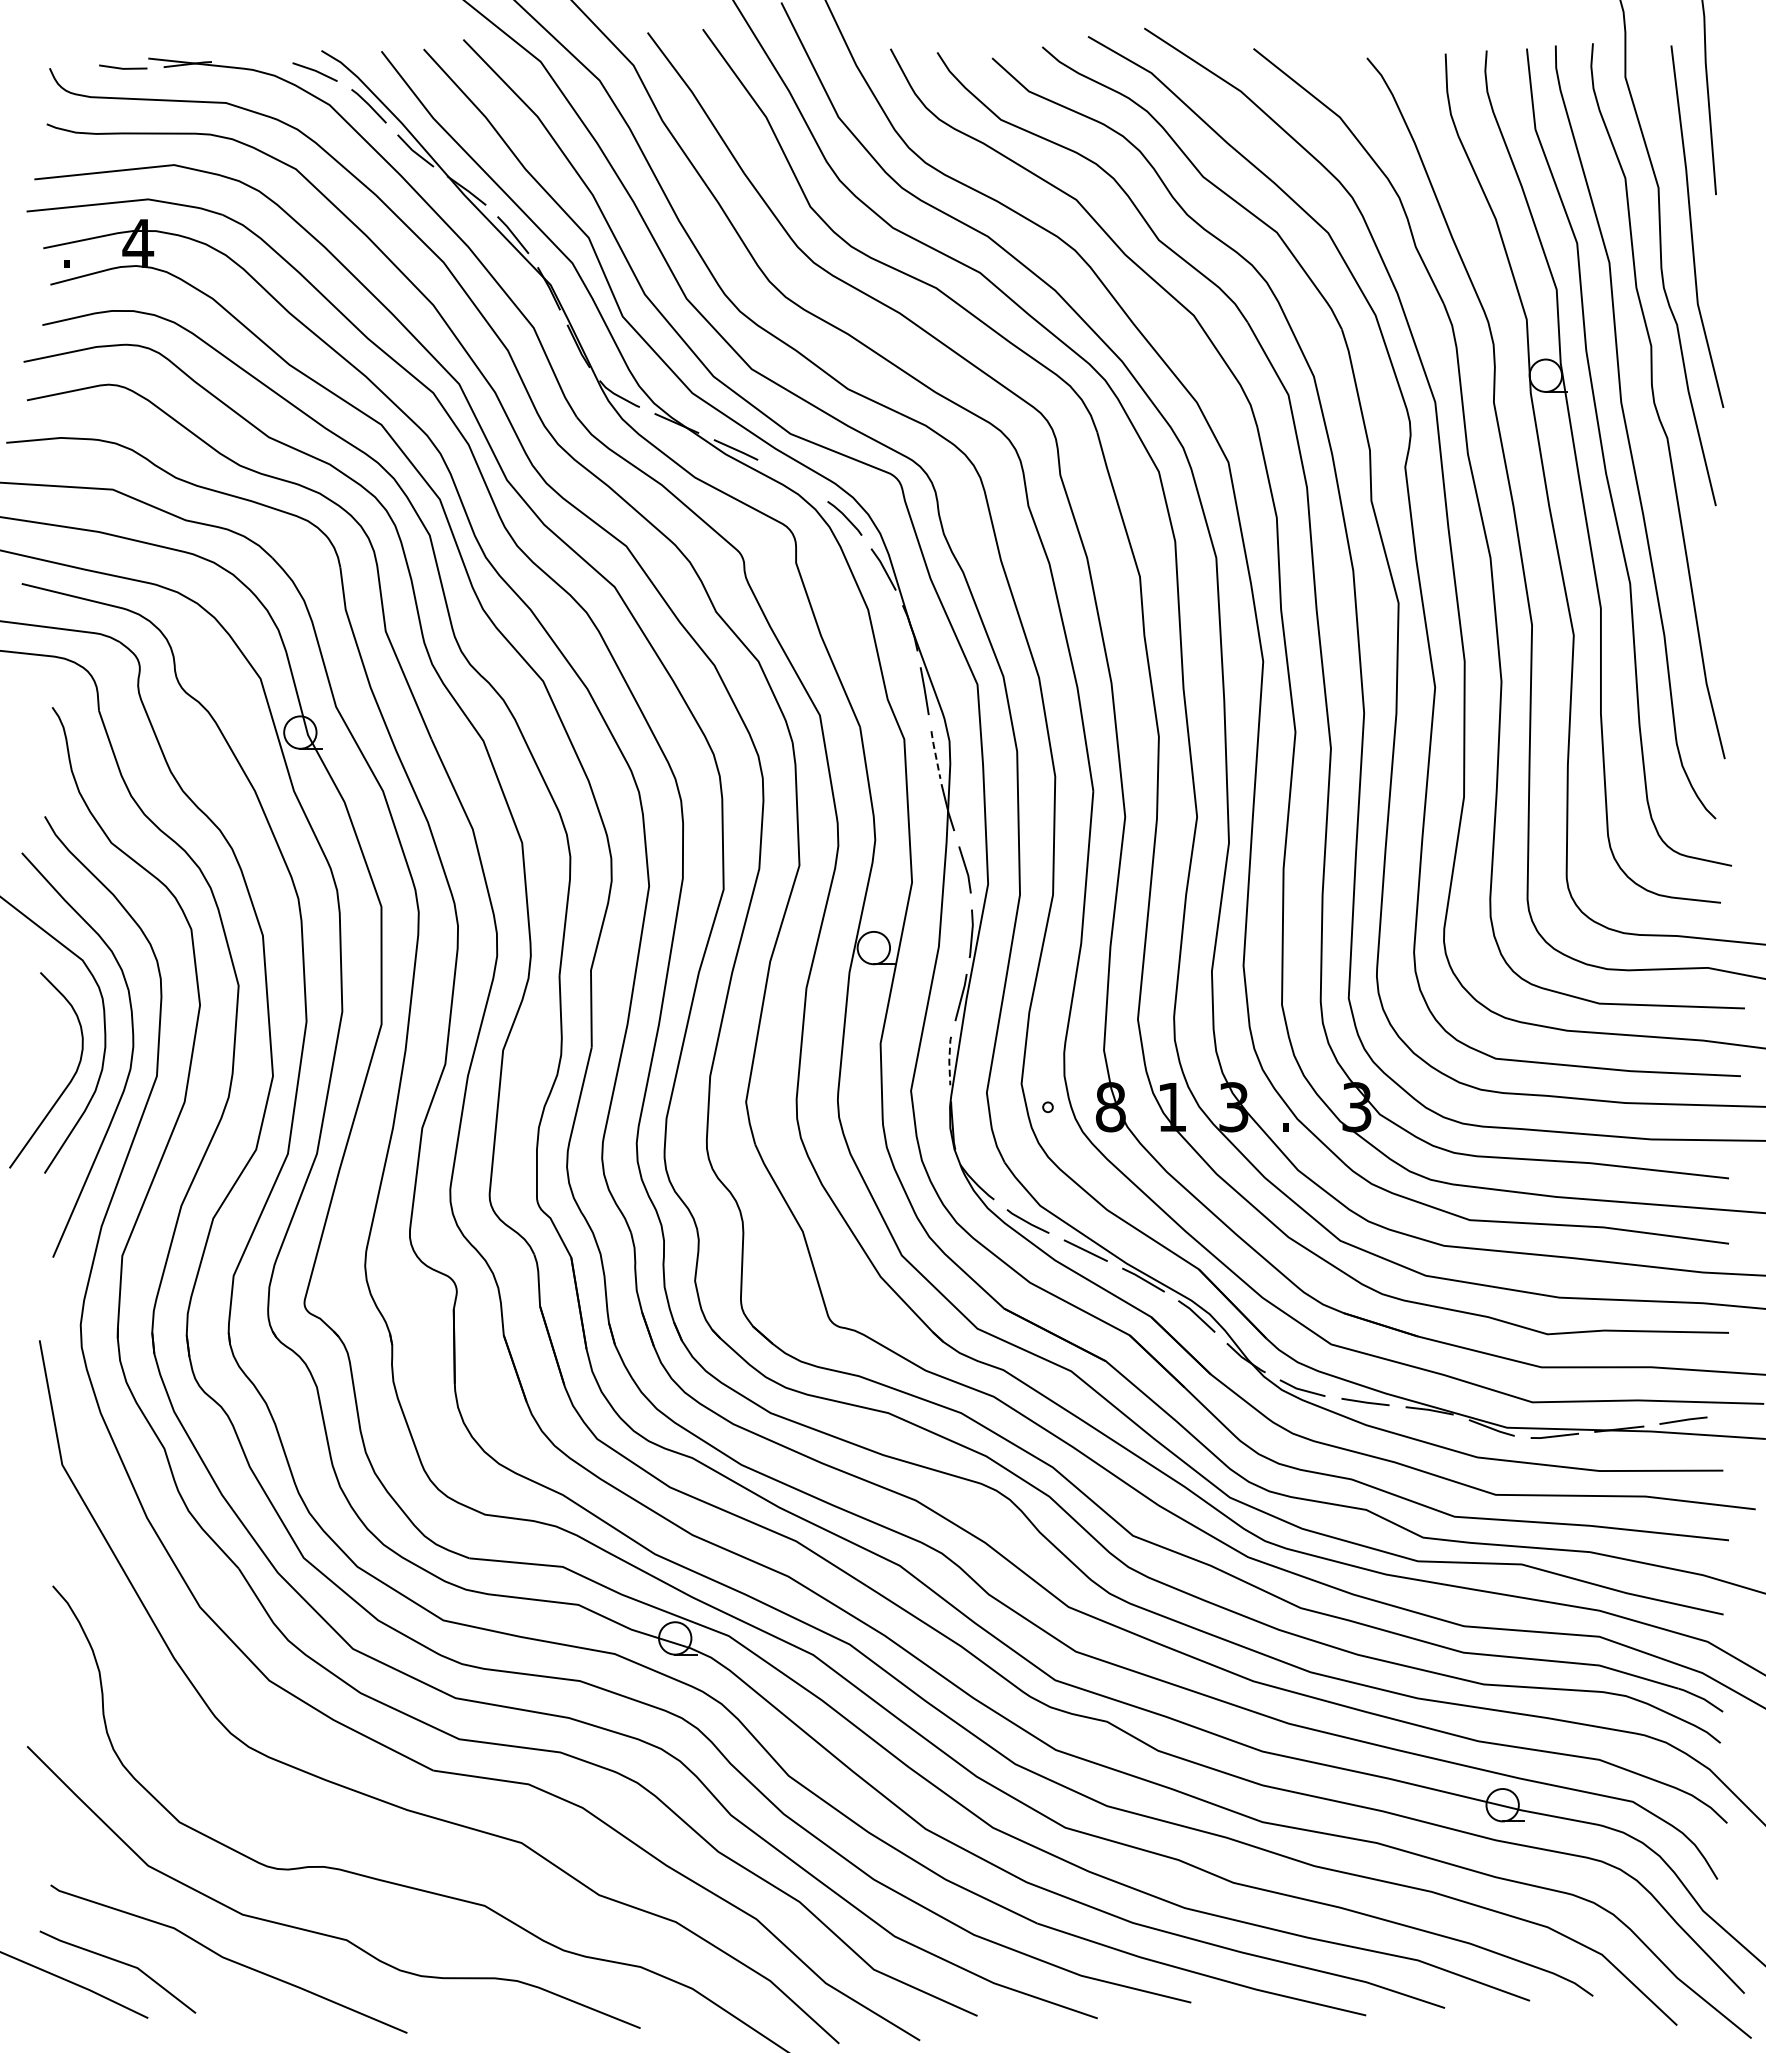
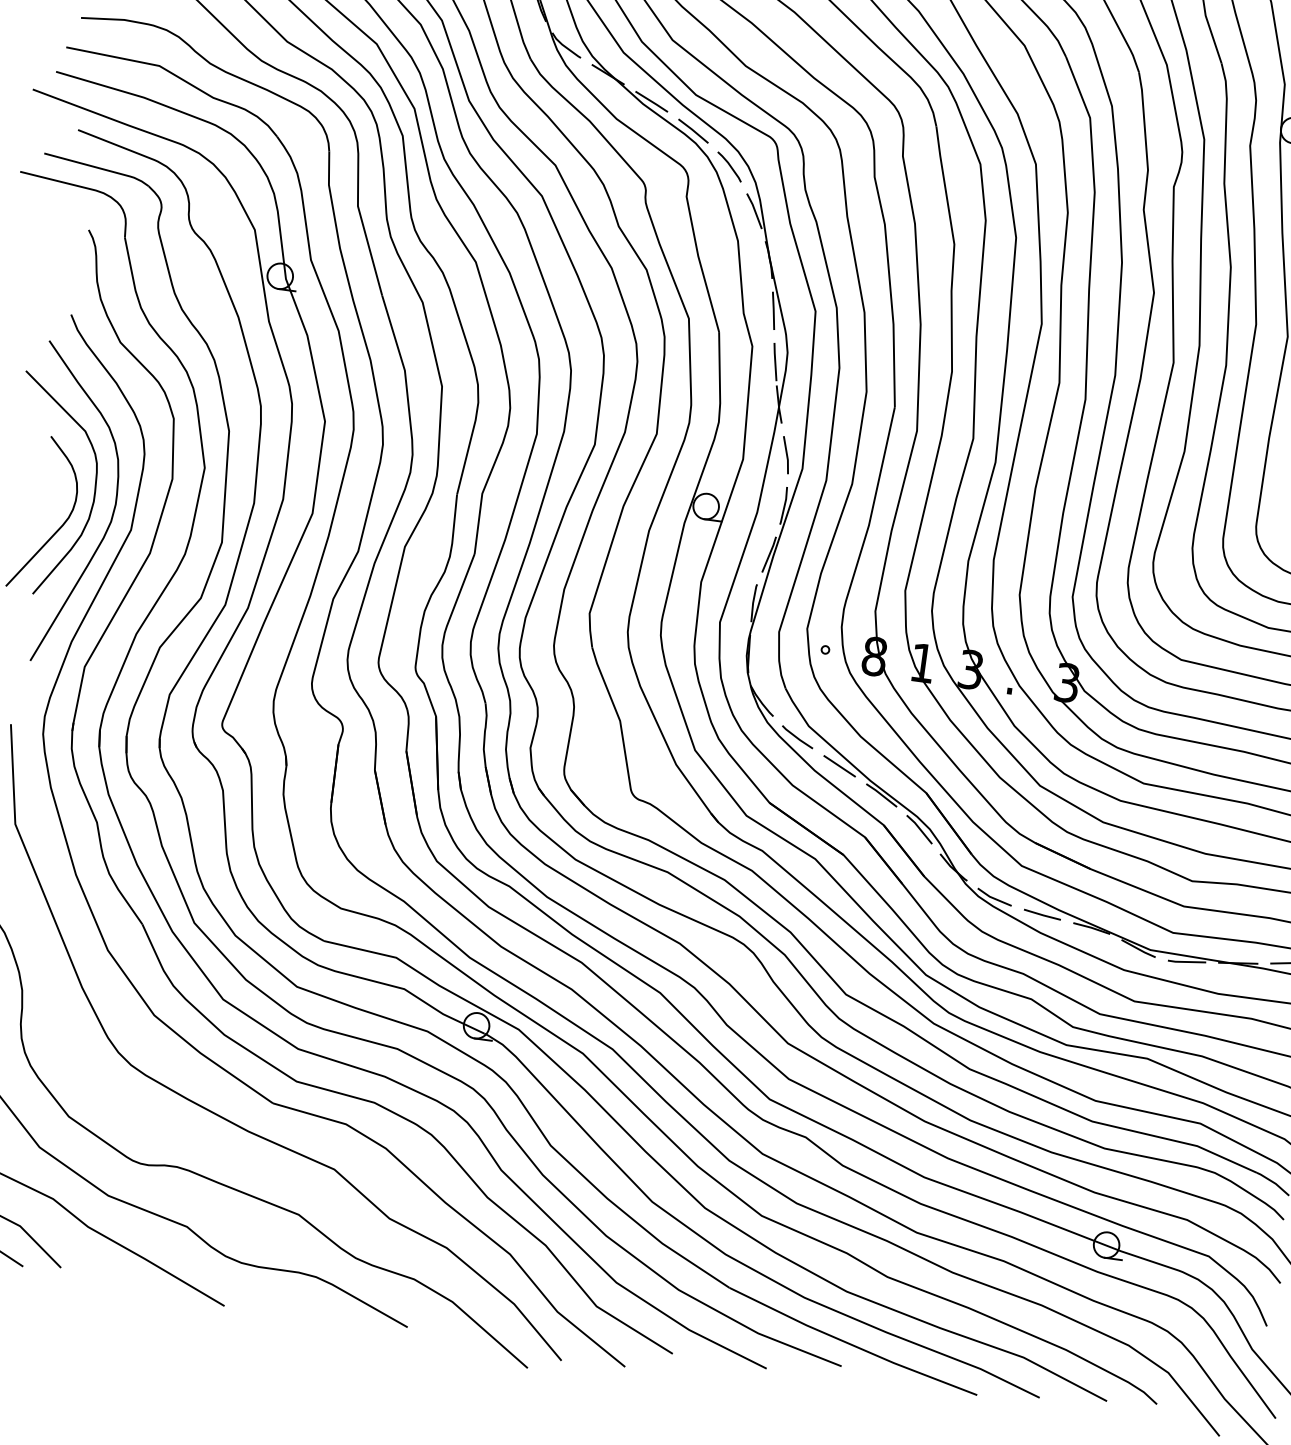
line: (793, 479) -> (693, 131), added
line: (935, 754) -> (775, 361), dashed -> solid
line: (949, 1061) -> (753, 603), dashed -> solid

